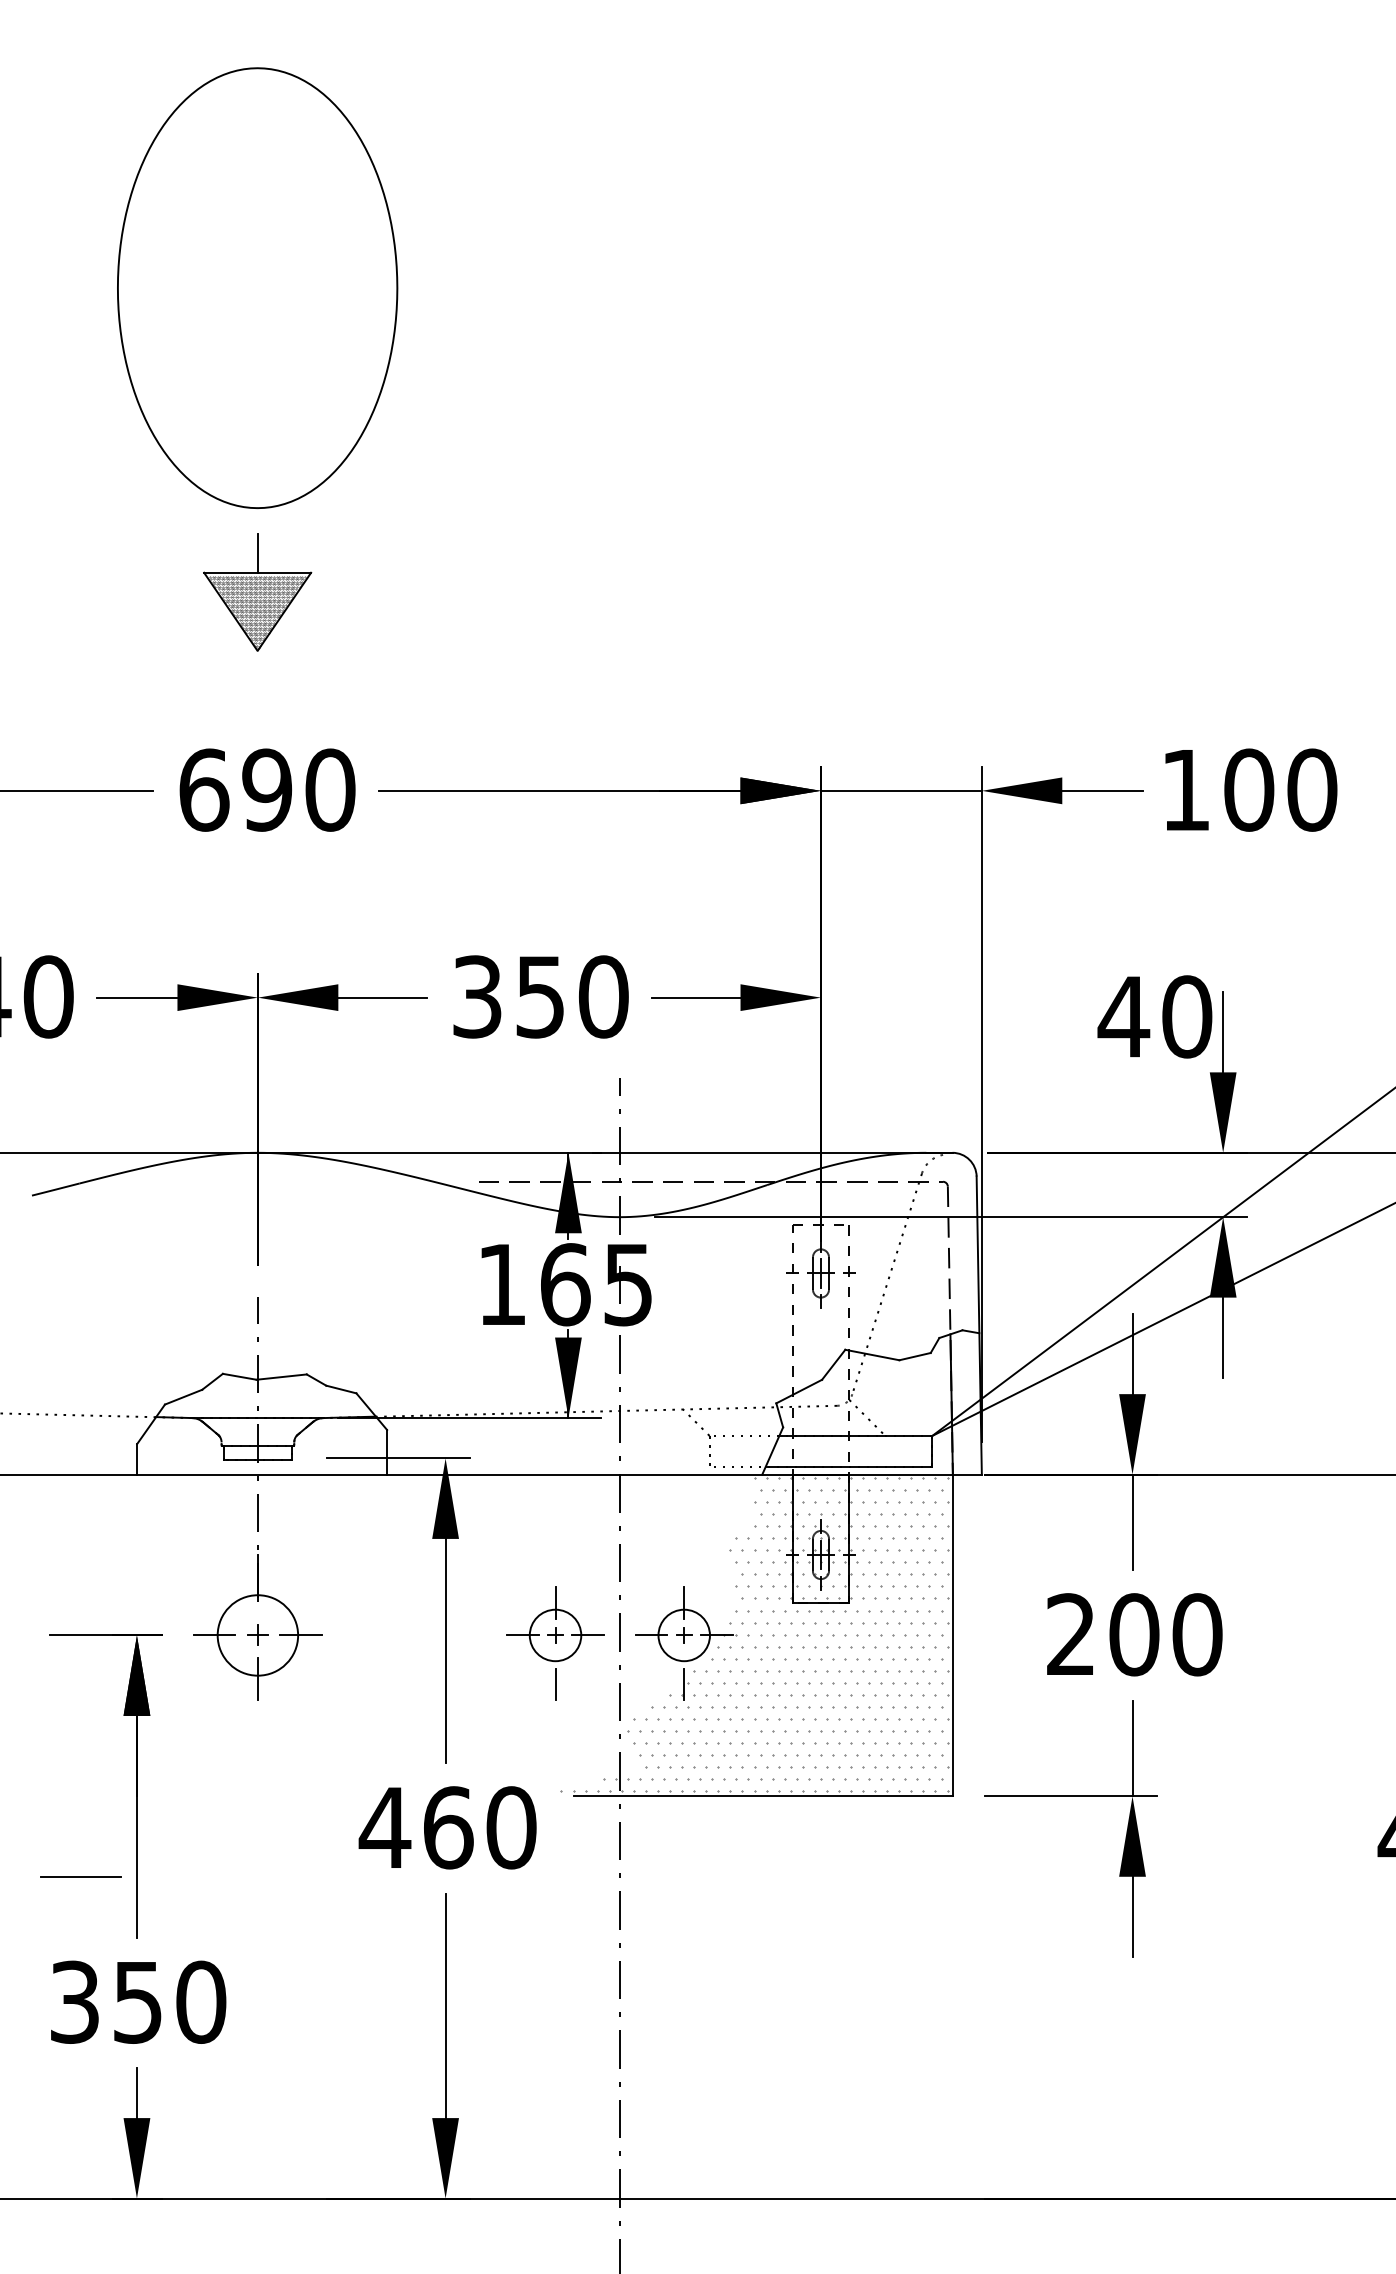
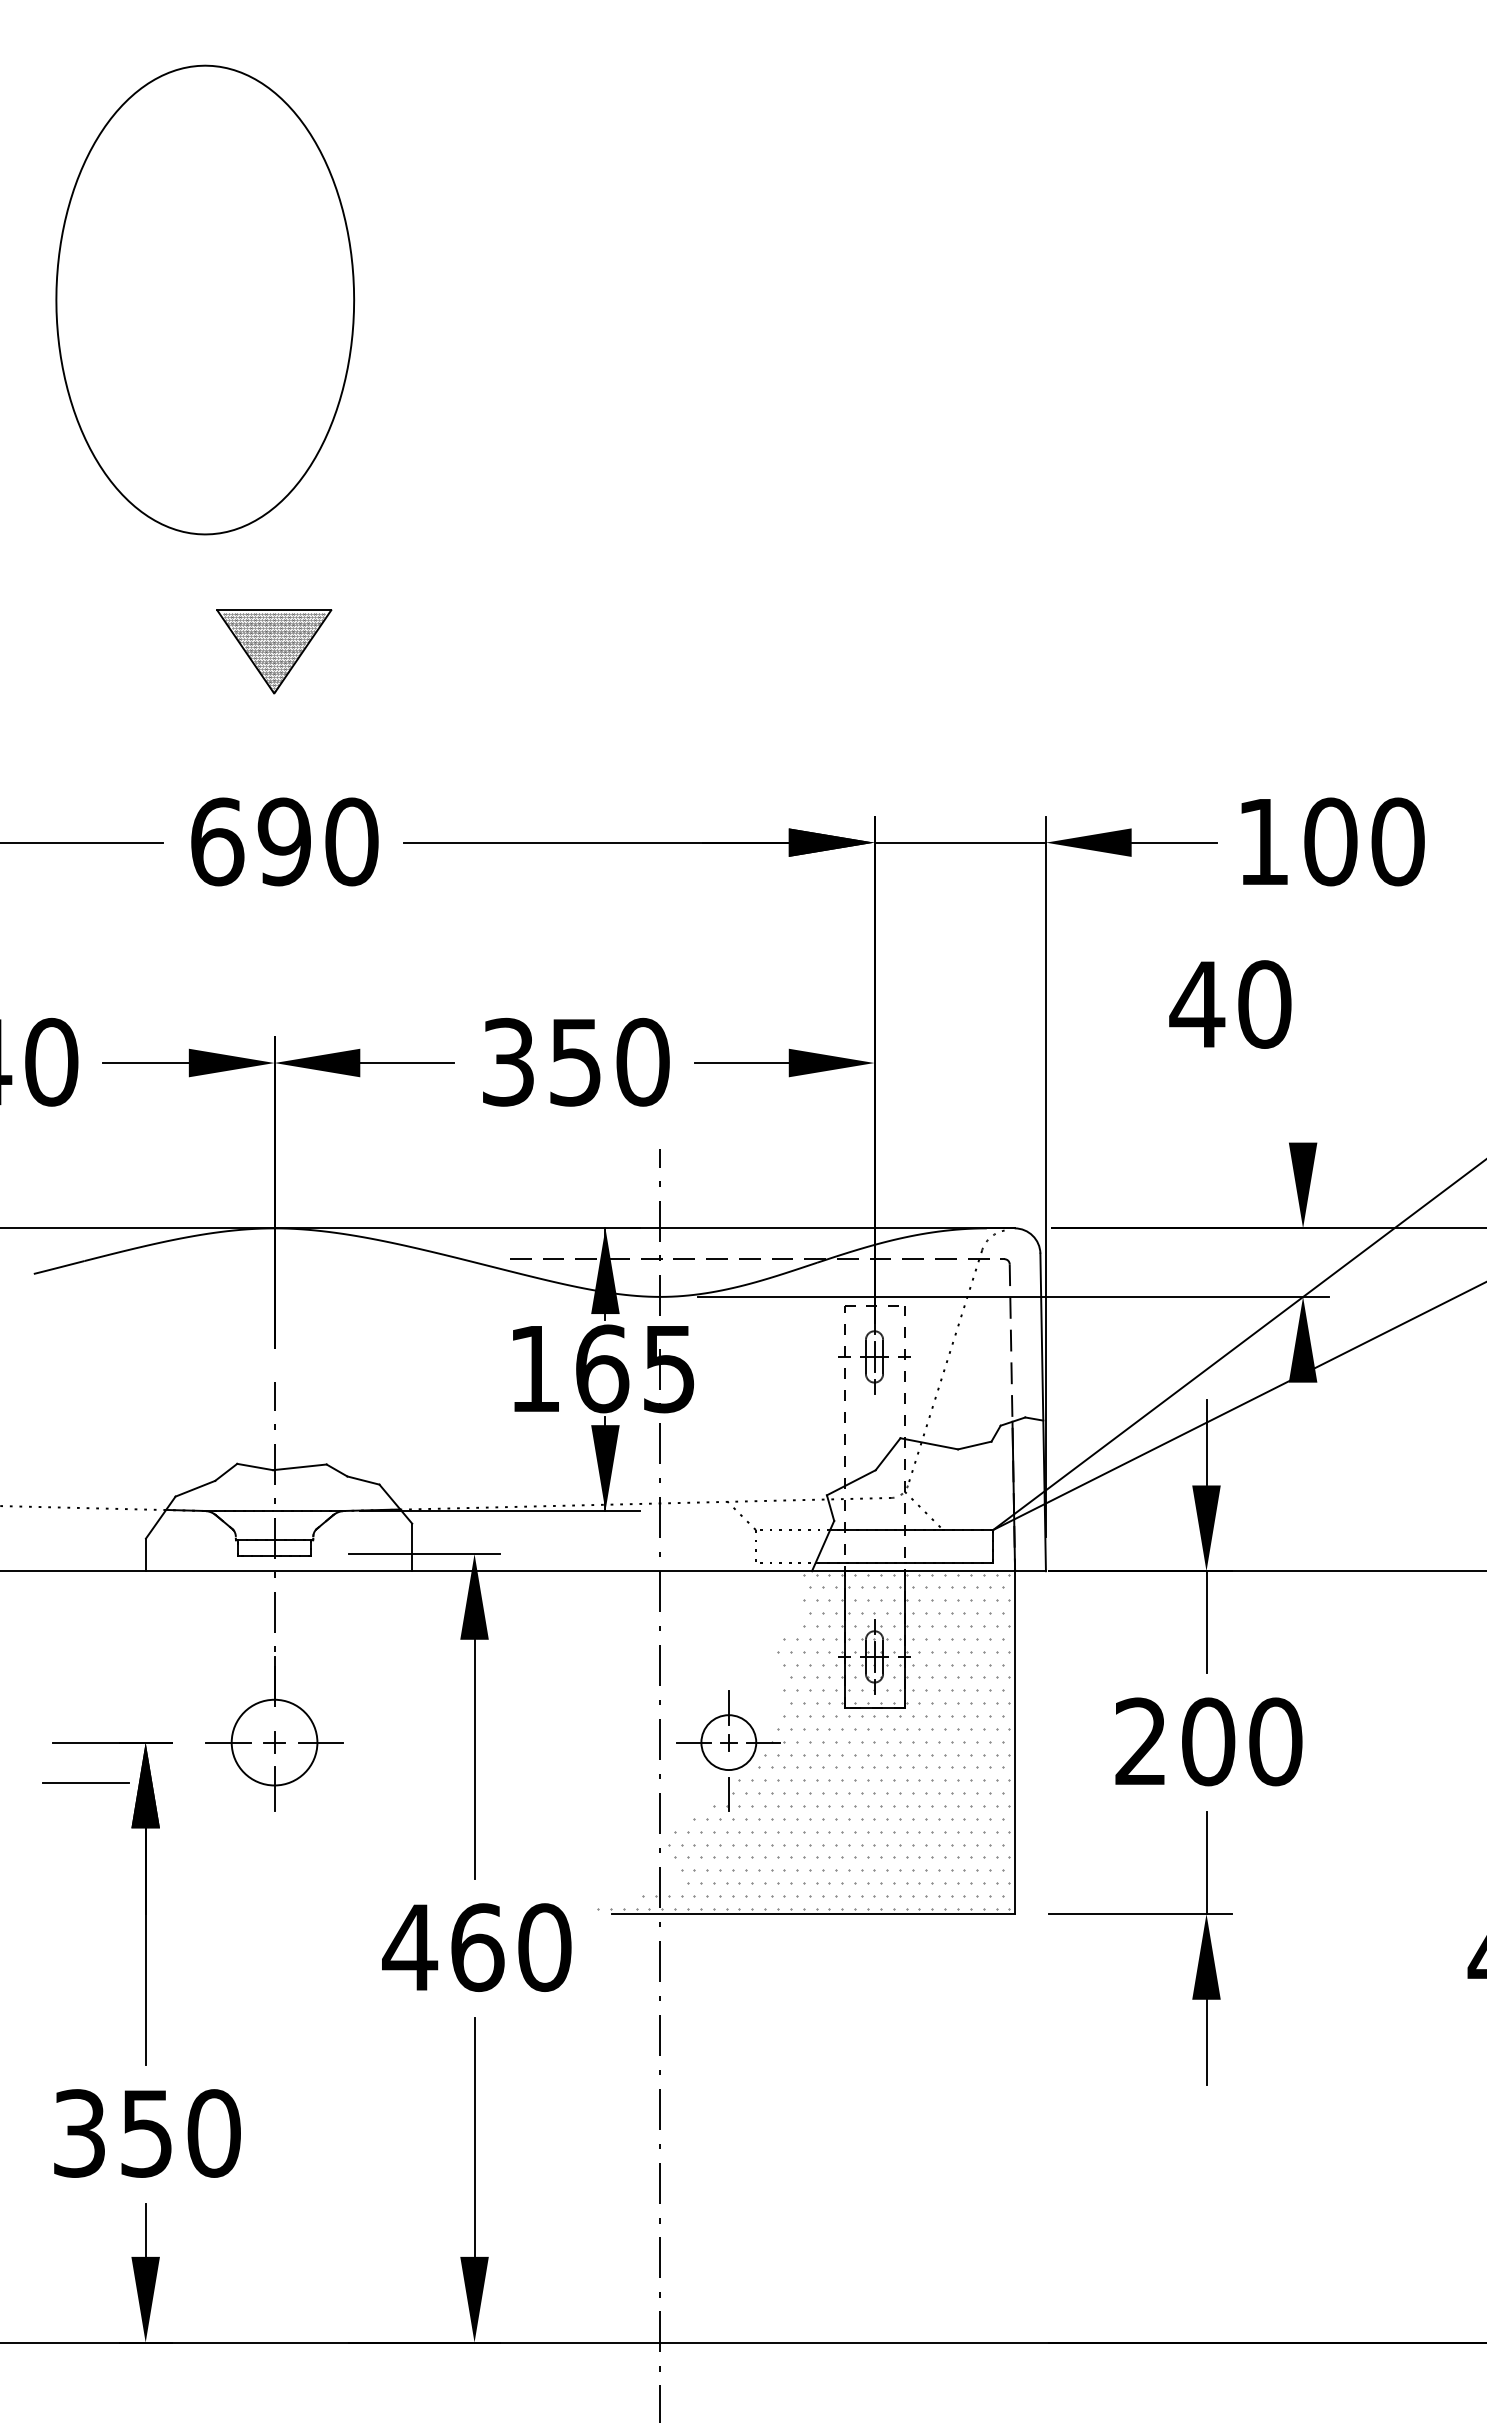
part: (257, 287) -> (205, 299), moved
line: (257, 553) -> (274, 589), removed
text: (1155, 1016) -> (1230, 1004), moved
line: (1223, 1031) -> (1303, 1099), removed
line: (1223, 1337) -> (1303, 1425), removed
part: (555, 1642) -> (591, 1750), removed
line: (80, 1876) -> (85, 1782), moved

